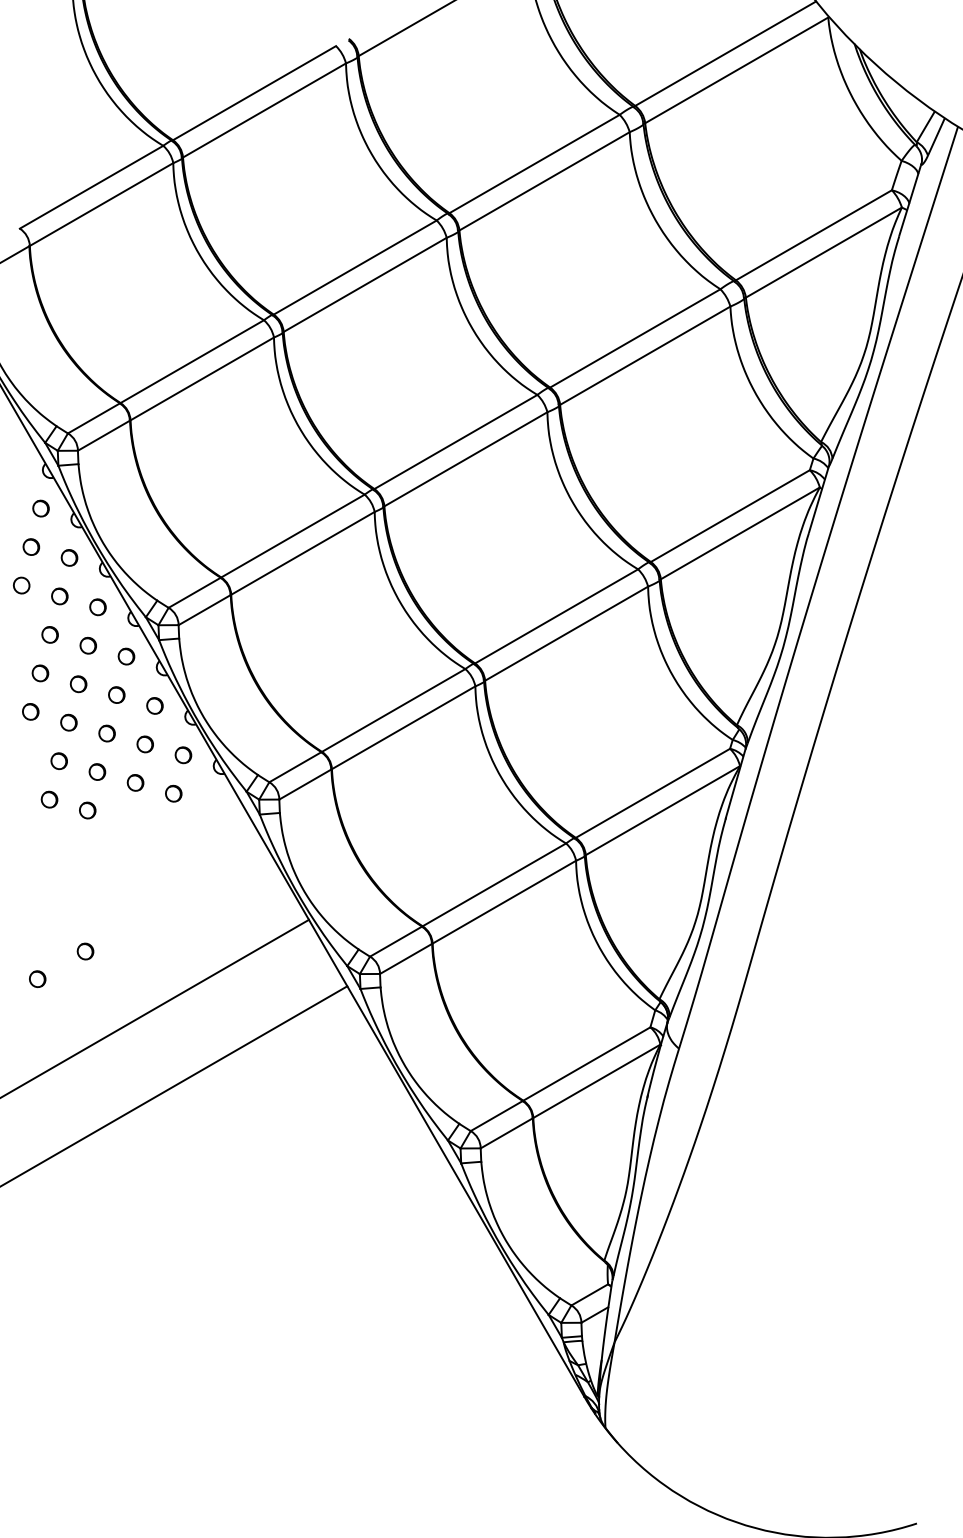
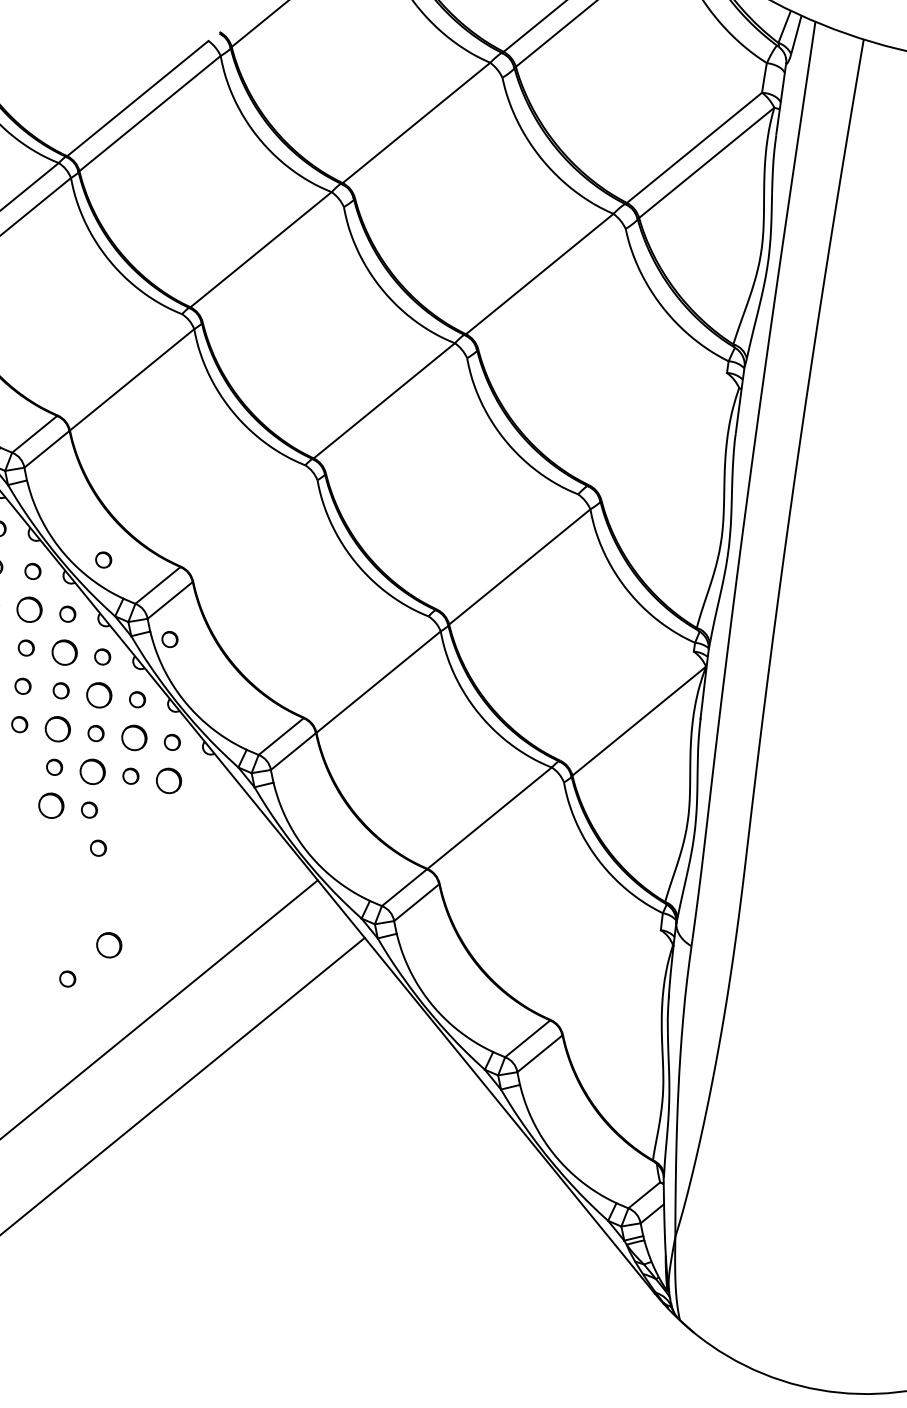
line: (544, 181) -> (428, 138), removed
line: (364, 284) -> (272, 264), removed
line: (645, 355) -> (552, 288), removed
line: (191, 361) -> (119, 364), removed
line: (465, 459) -> (396, 416), removed
line: (729, 516) -> (657, 429), removed
line: (739, 533) -> (669, 444), removed
line: (292, 535) -> (242, 515), removed
line: (302, 552) -> (254, 530), removed
part: (143, 557) -> (103, 559), added
part: (59, 596) -> (29, 609), size x1.6
line: (556, 616) -> (507, 552), removed
part: (87, 645) -> (63, 652), size x1.6
part: (197, 649) -> (169, 639), added
part: (116, 694) -> (98, 694), size x1.6
line: (393, 710) -> (366, 667), removed
part: (68, 722) -> (57, 728), size x1.6
part: (144, 744) -> (133, 738), size x1.6
part: (97, 771) -> (92, 771), size x1.6
line: (652, 792) -> (626, 705), removed
part: (173, 793) -> (168, 780), size x1.6
part: (49, 799) -> (51, 805), size x1.6
part: (90, 850) -> (98, 847), added
line: (504, 901) -> (501, 832), removed
part: (85, 951) -> (109, 945), size x1.6
line: (586, 1063) -> (605, 974), removed
line: (596, 1081) -> (617, 990), removed

